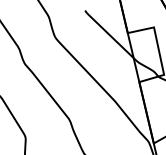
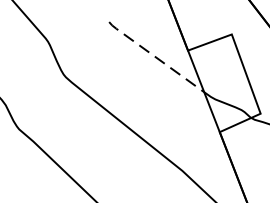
line: (107, 33) -> (153, 56), solid -> dashed

